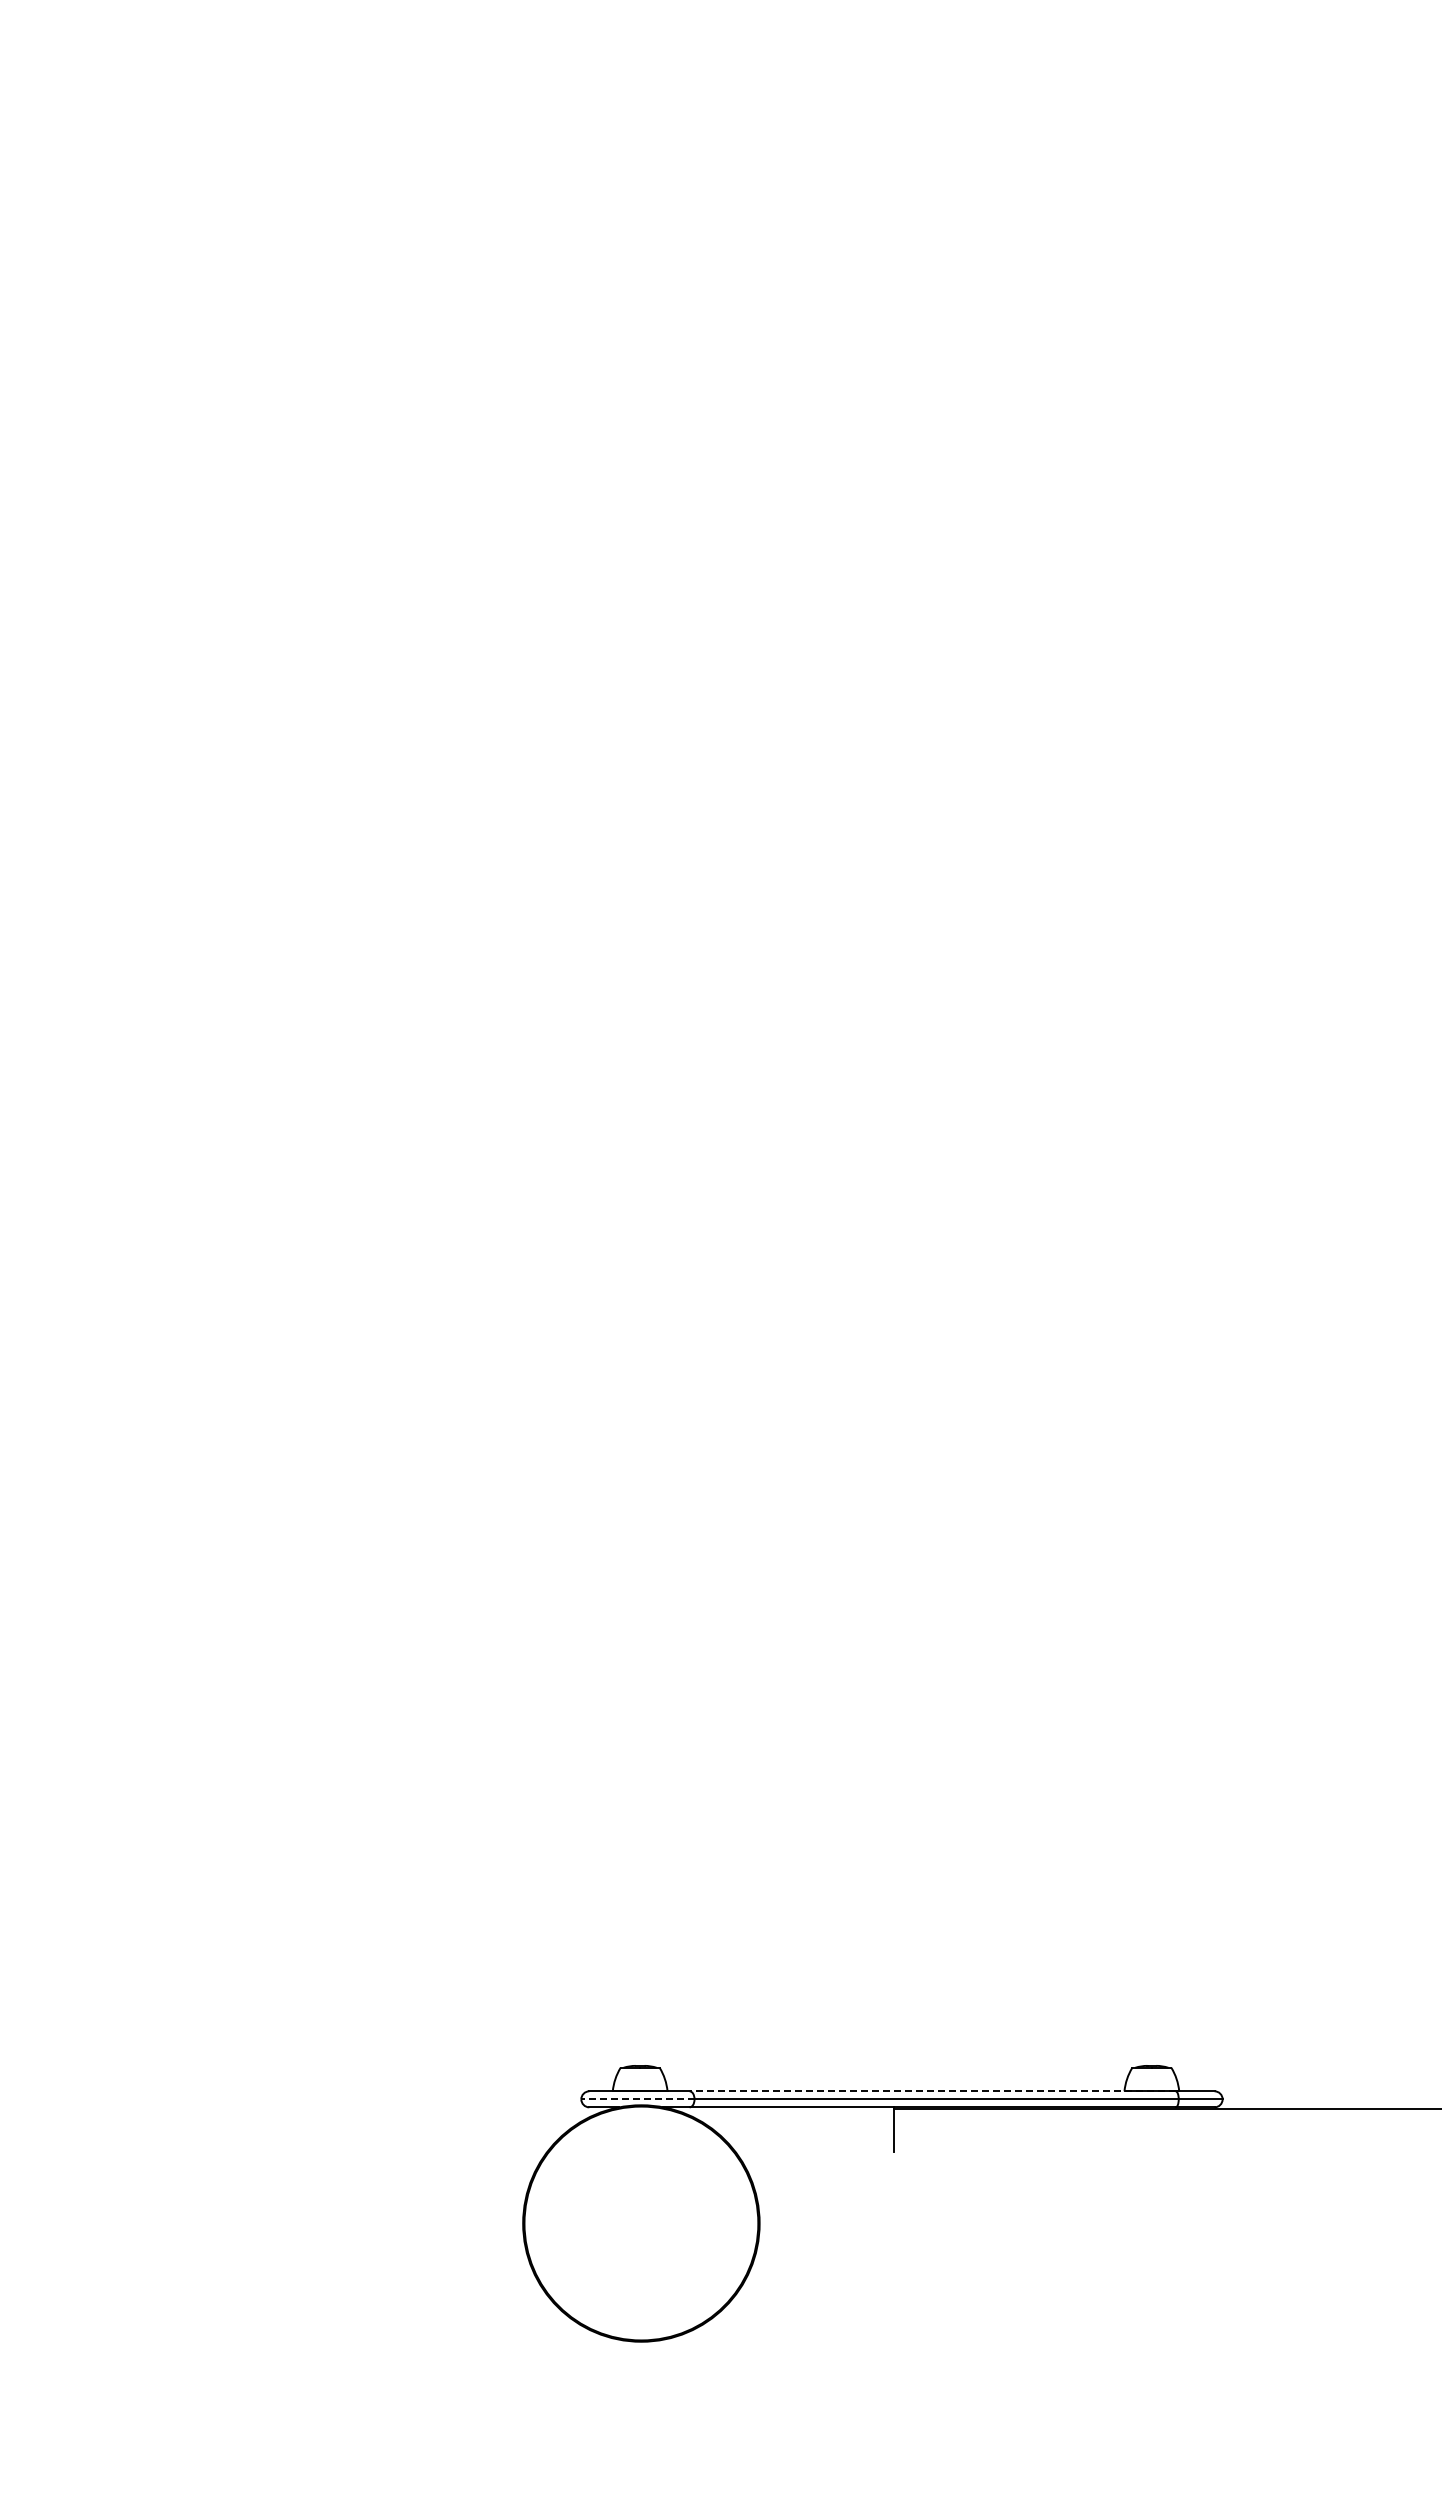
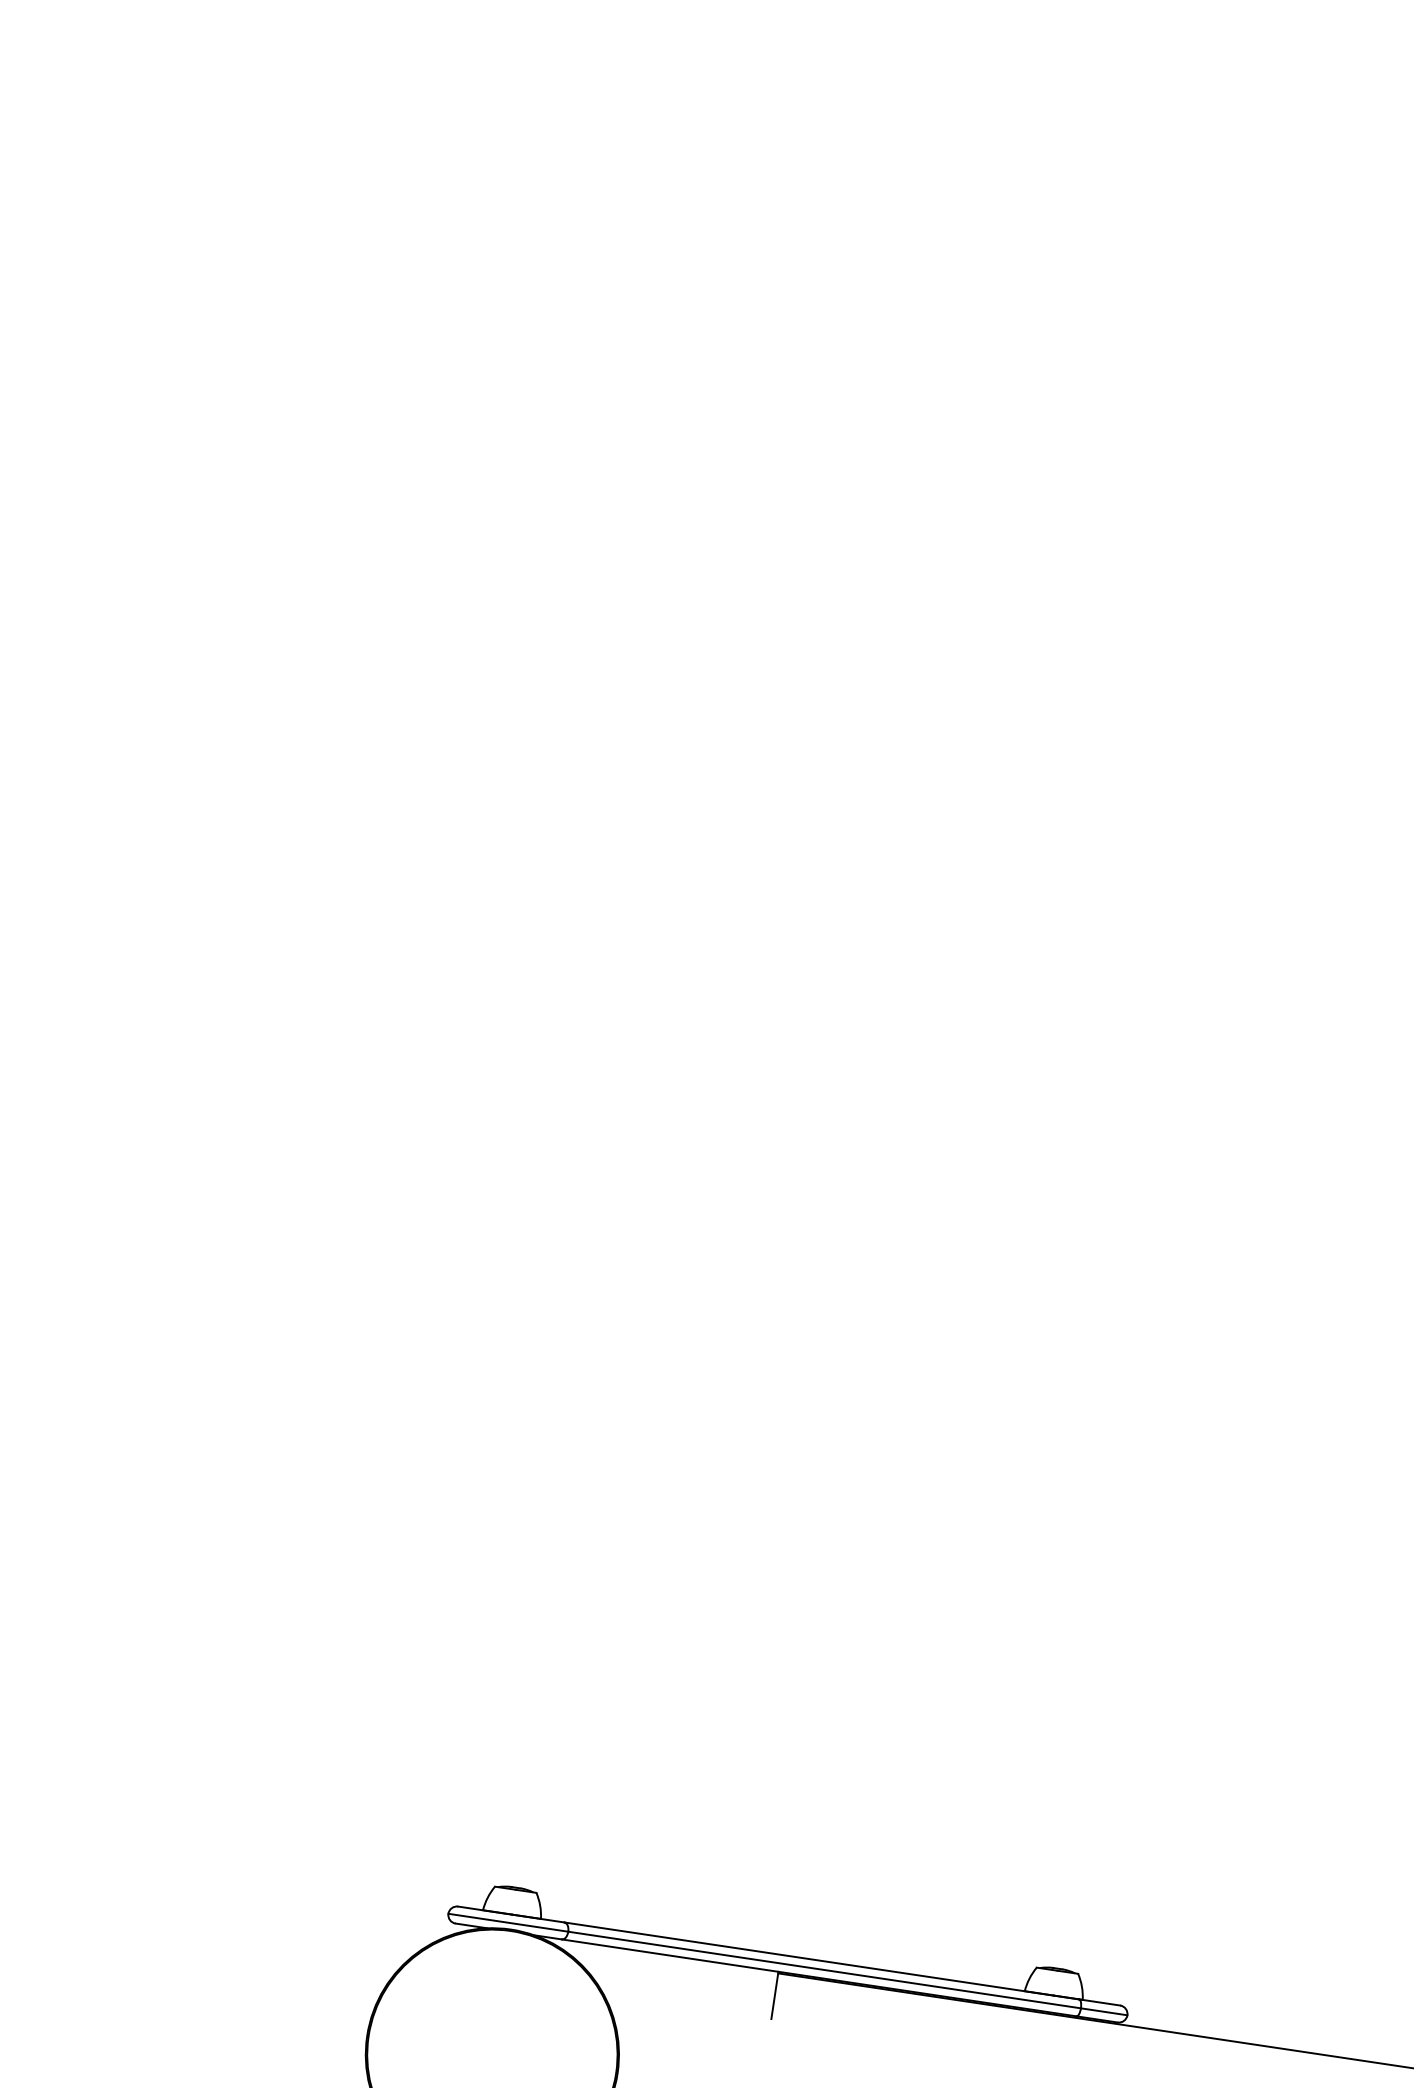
line: (932, 2091) -> (821, 1961), dashed -> solid
line: (637, 2099) -> (507, 1922), dashed -> solid

